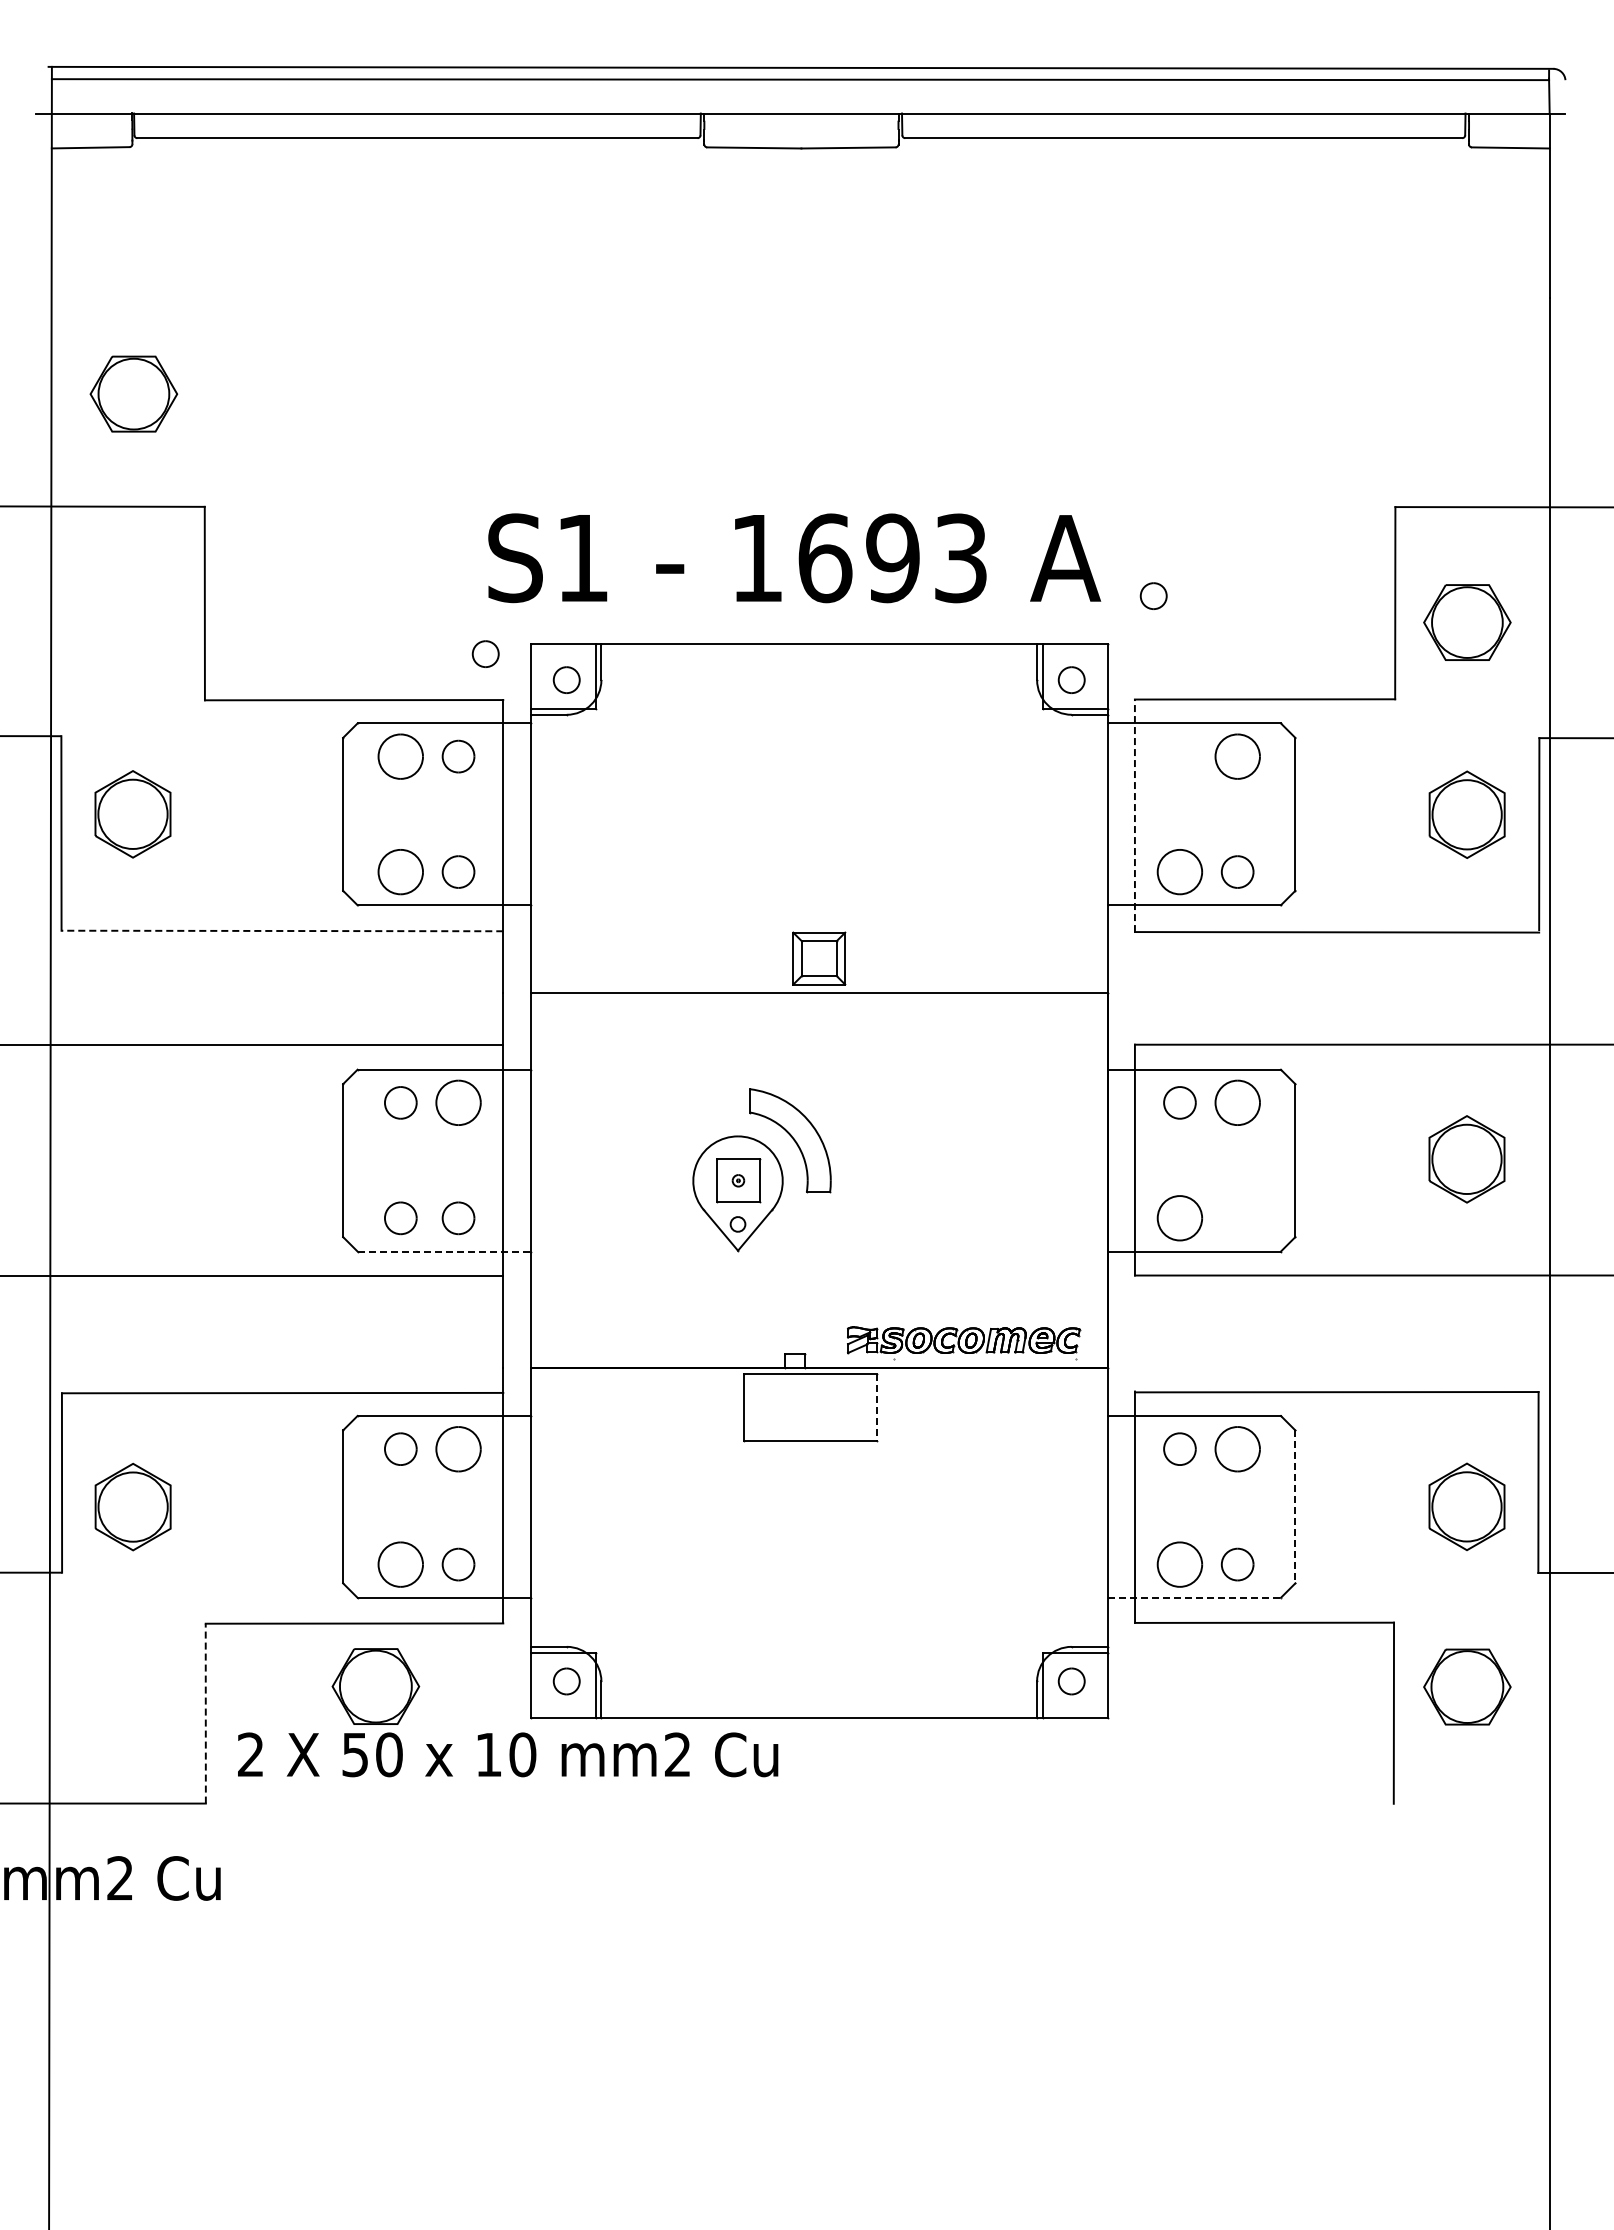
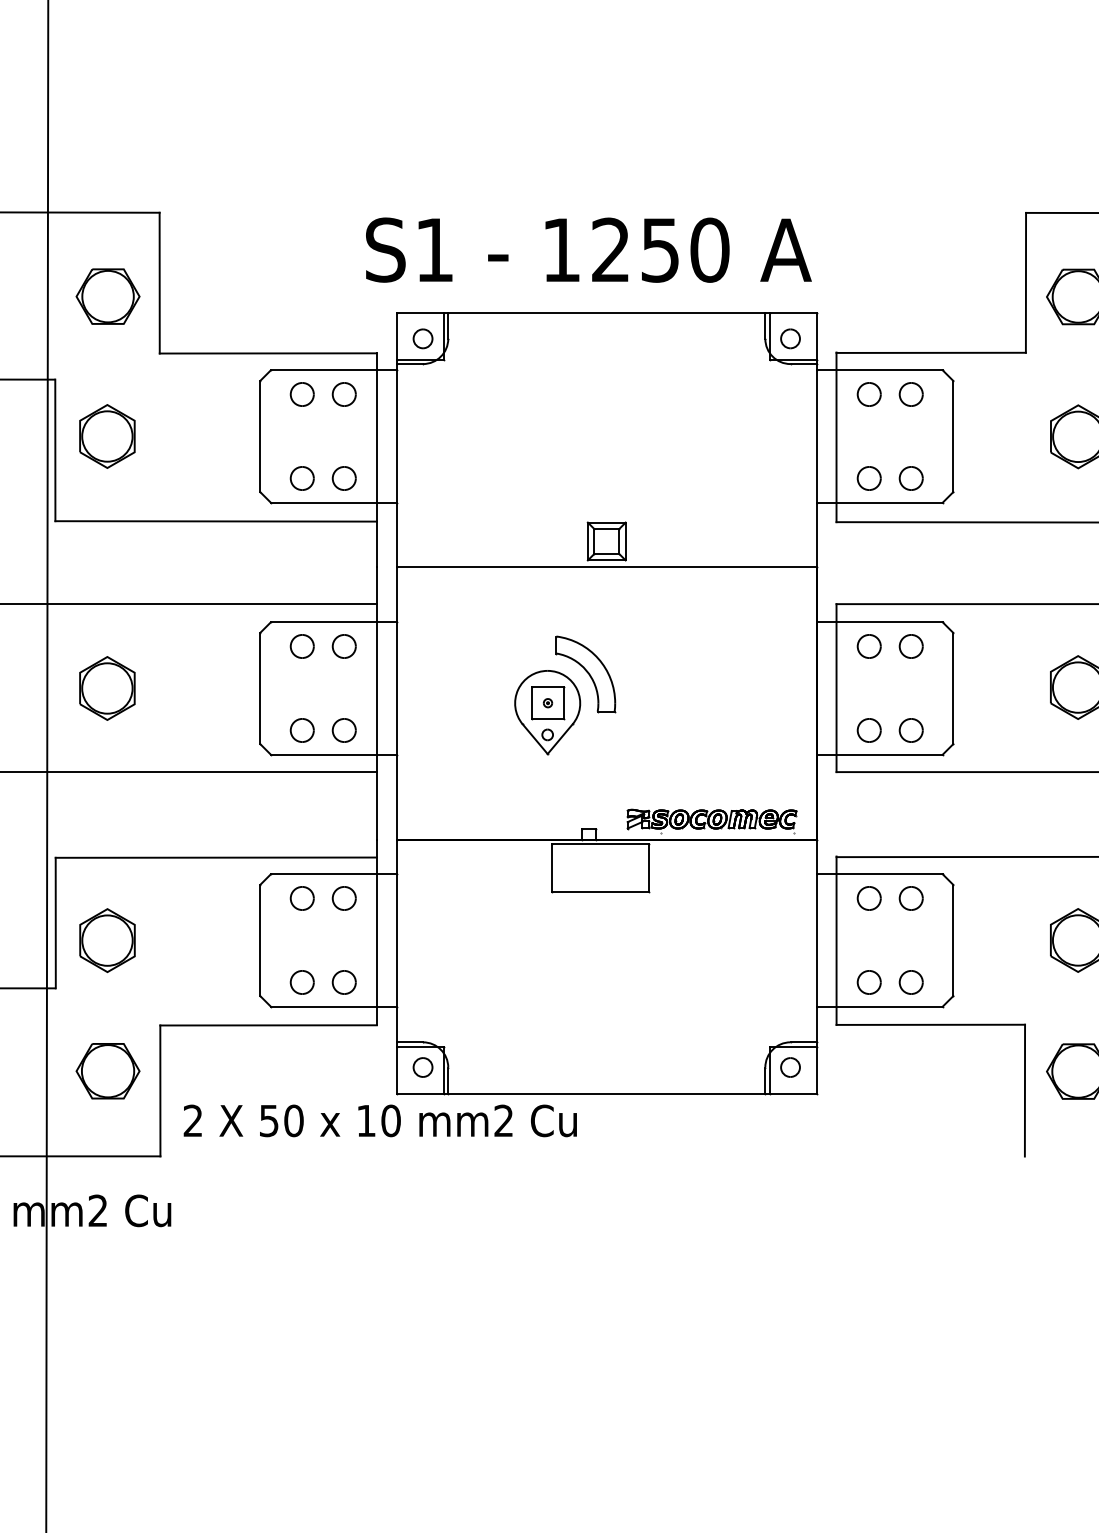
part: (133, 393) -> (107, 296), moved
text: (893, 558) -> (660, 250), 1693 -> 1250
part: (1153, 595) -> (850, 277), removed
part: (485, 653) -> (363, 319), removed
part: (400, 756) -> (302, 394), size x0.71
part: (1179, 756) -> (868, 394), added
part: (1237, 756) -> (911, 394), size x0.71
line: (1134, 815) -> (836, 437), dashed -> solid
part: (400, 871) -> (302, 478), size x0.71
part: (1179, 871) -> (868, 478), size x0.71
line: (282, 931) -> (216, 521), dashed -> solid
part: (458, 1102) -> (344, 646), size x0.71
part: (1237, 1102) -> (911, 646), size x0.71
part: (132, 1160) -> (107, 688), added
part: (1179, 1218) -> (868, 730), size x0.71
part: (1237, 1218) -> (911, 730), added
line: (444, 1251) -> (334, 754), dashed -> solid
line: (876, 1407) -> (648, 868), dashed -> solid
part: (458, 1448) -> (344, 897), size x0.71
part: (1237, 1448) -> (911, 897), size x0.71
line: (1295, 1507) -> (953, 940), dashed -> solid
part: (400, 1564) -> (302, 982), size x0.71
part: (1179, 1564) -> (868, 982), size x0.71
line: (1194, 1597) -> (879, 1006), dashed -> solid
part: (375, 1686) -> (107, 1071), moved
line: (205, 1713) -> (160, 1090), dashed -> solid

